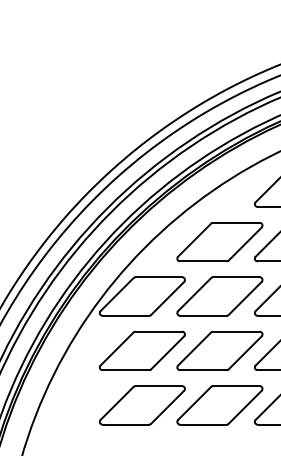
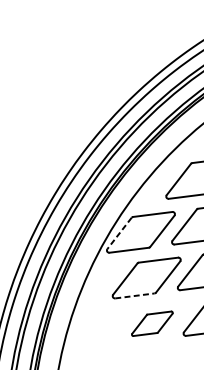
line: (116, 294) -> (119, 233), solid -> dashed
line: (126, 370) -> (135, 296), solid -> dashed
part: (141, 405) -> (151, 323), size x0.6

